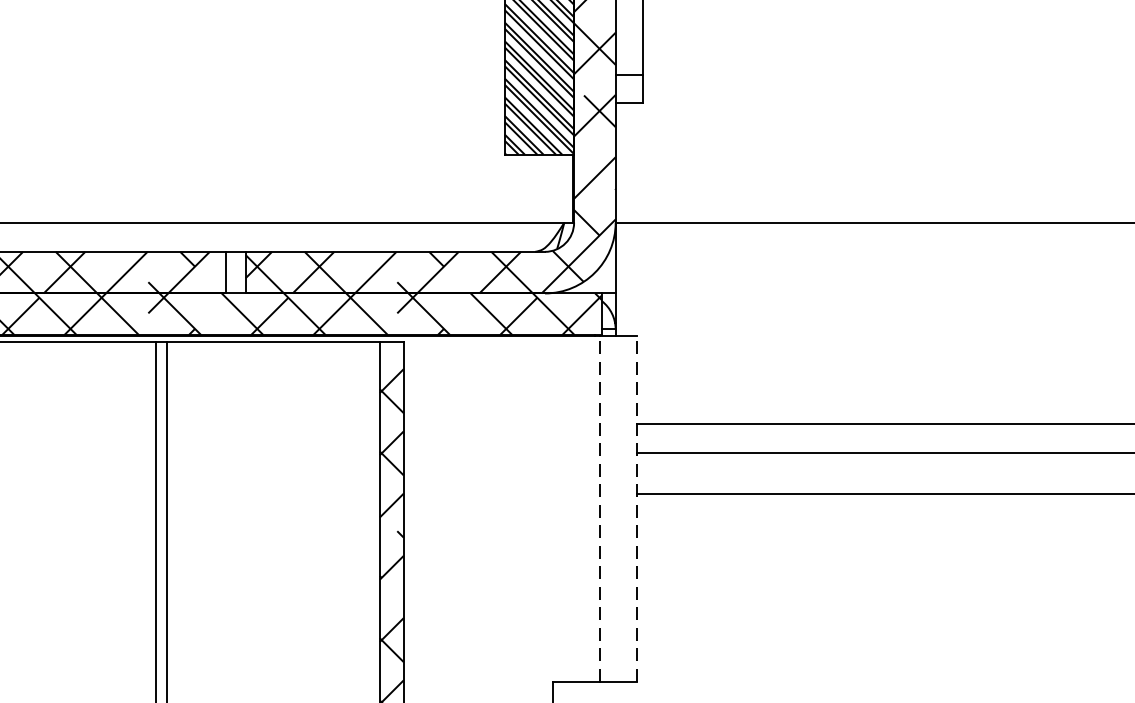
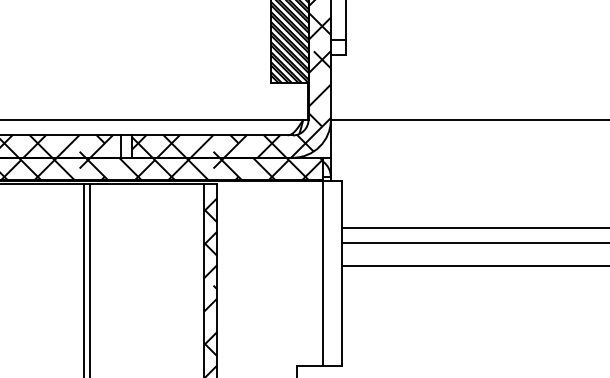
line: (600, 508) -> (322, 273), dashed -> solid
line: (637, 508) -> (342, 273), dashed -> solid

